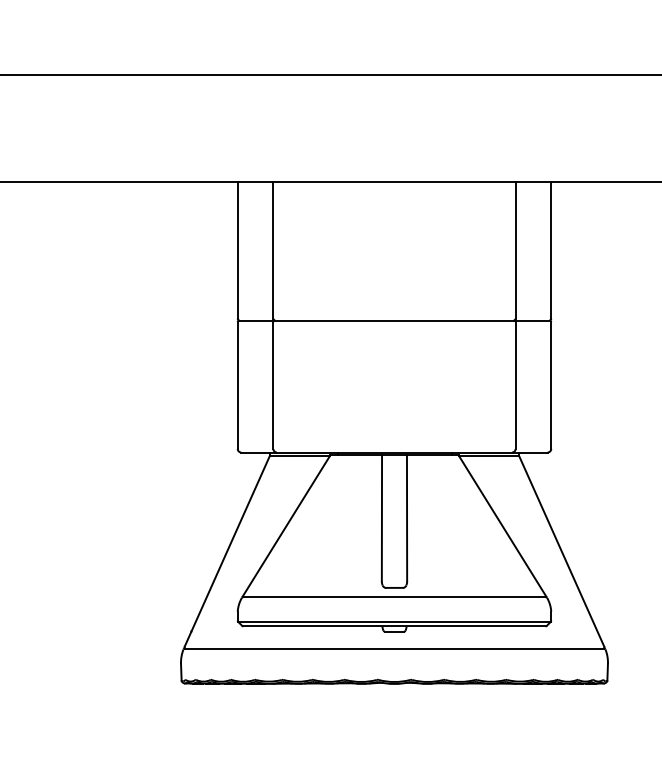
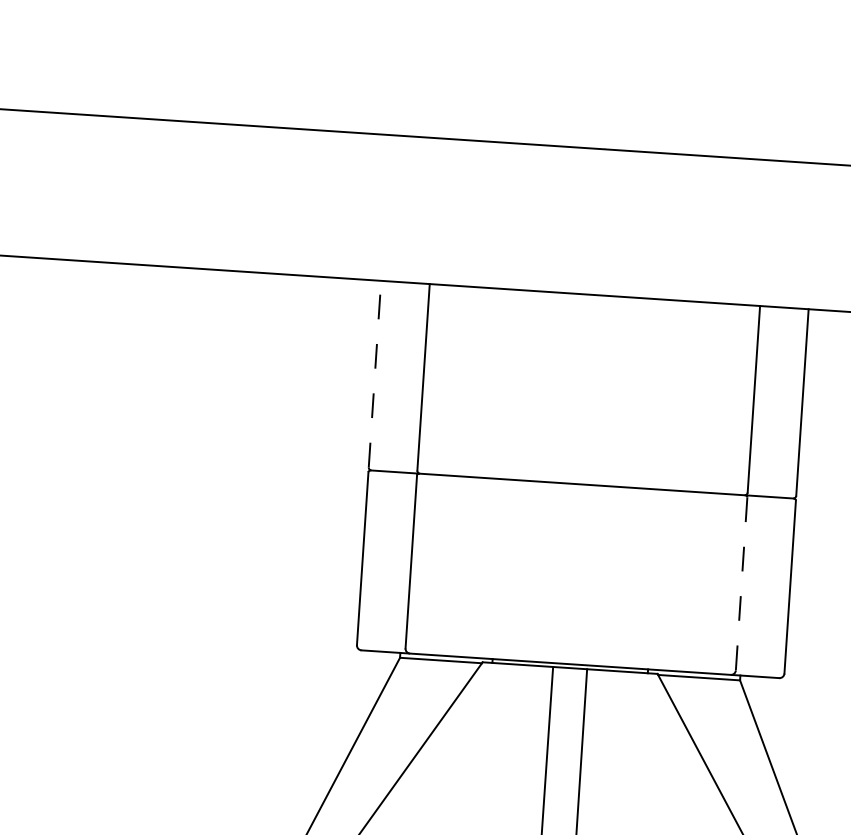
line: (237, 249) -> (374, 373), solid -> dashed
line: (515, 386) -> (741, 585), solid -> dashed

